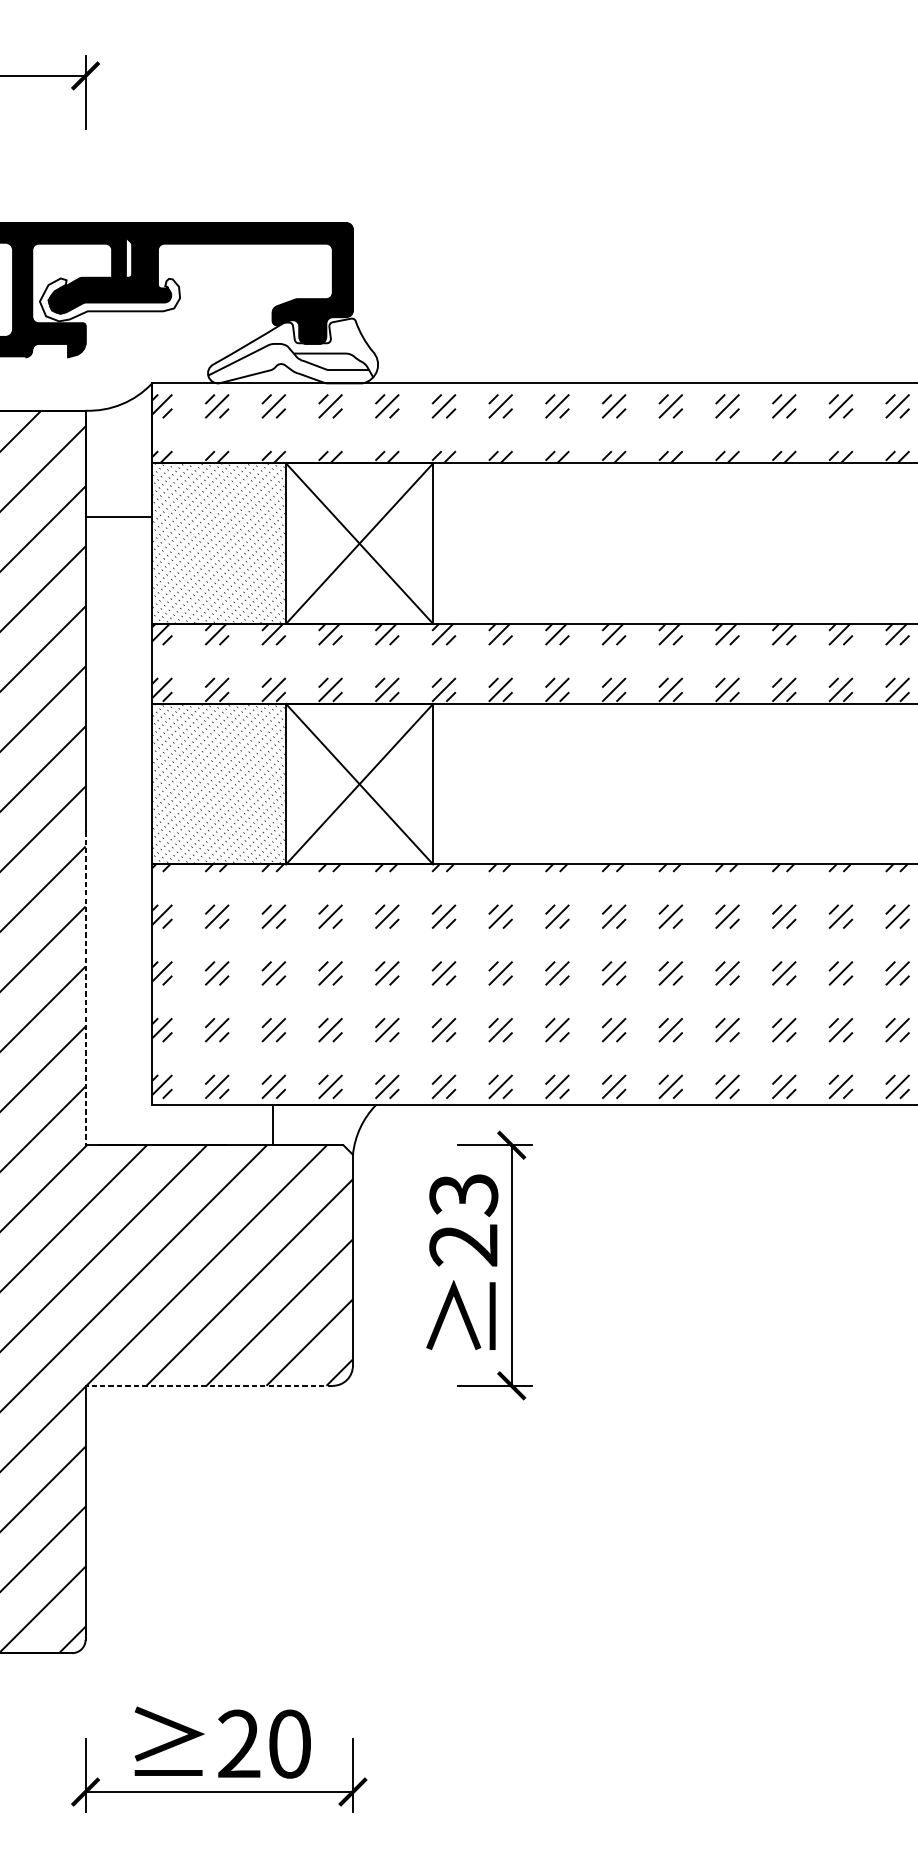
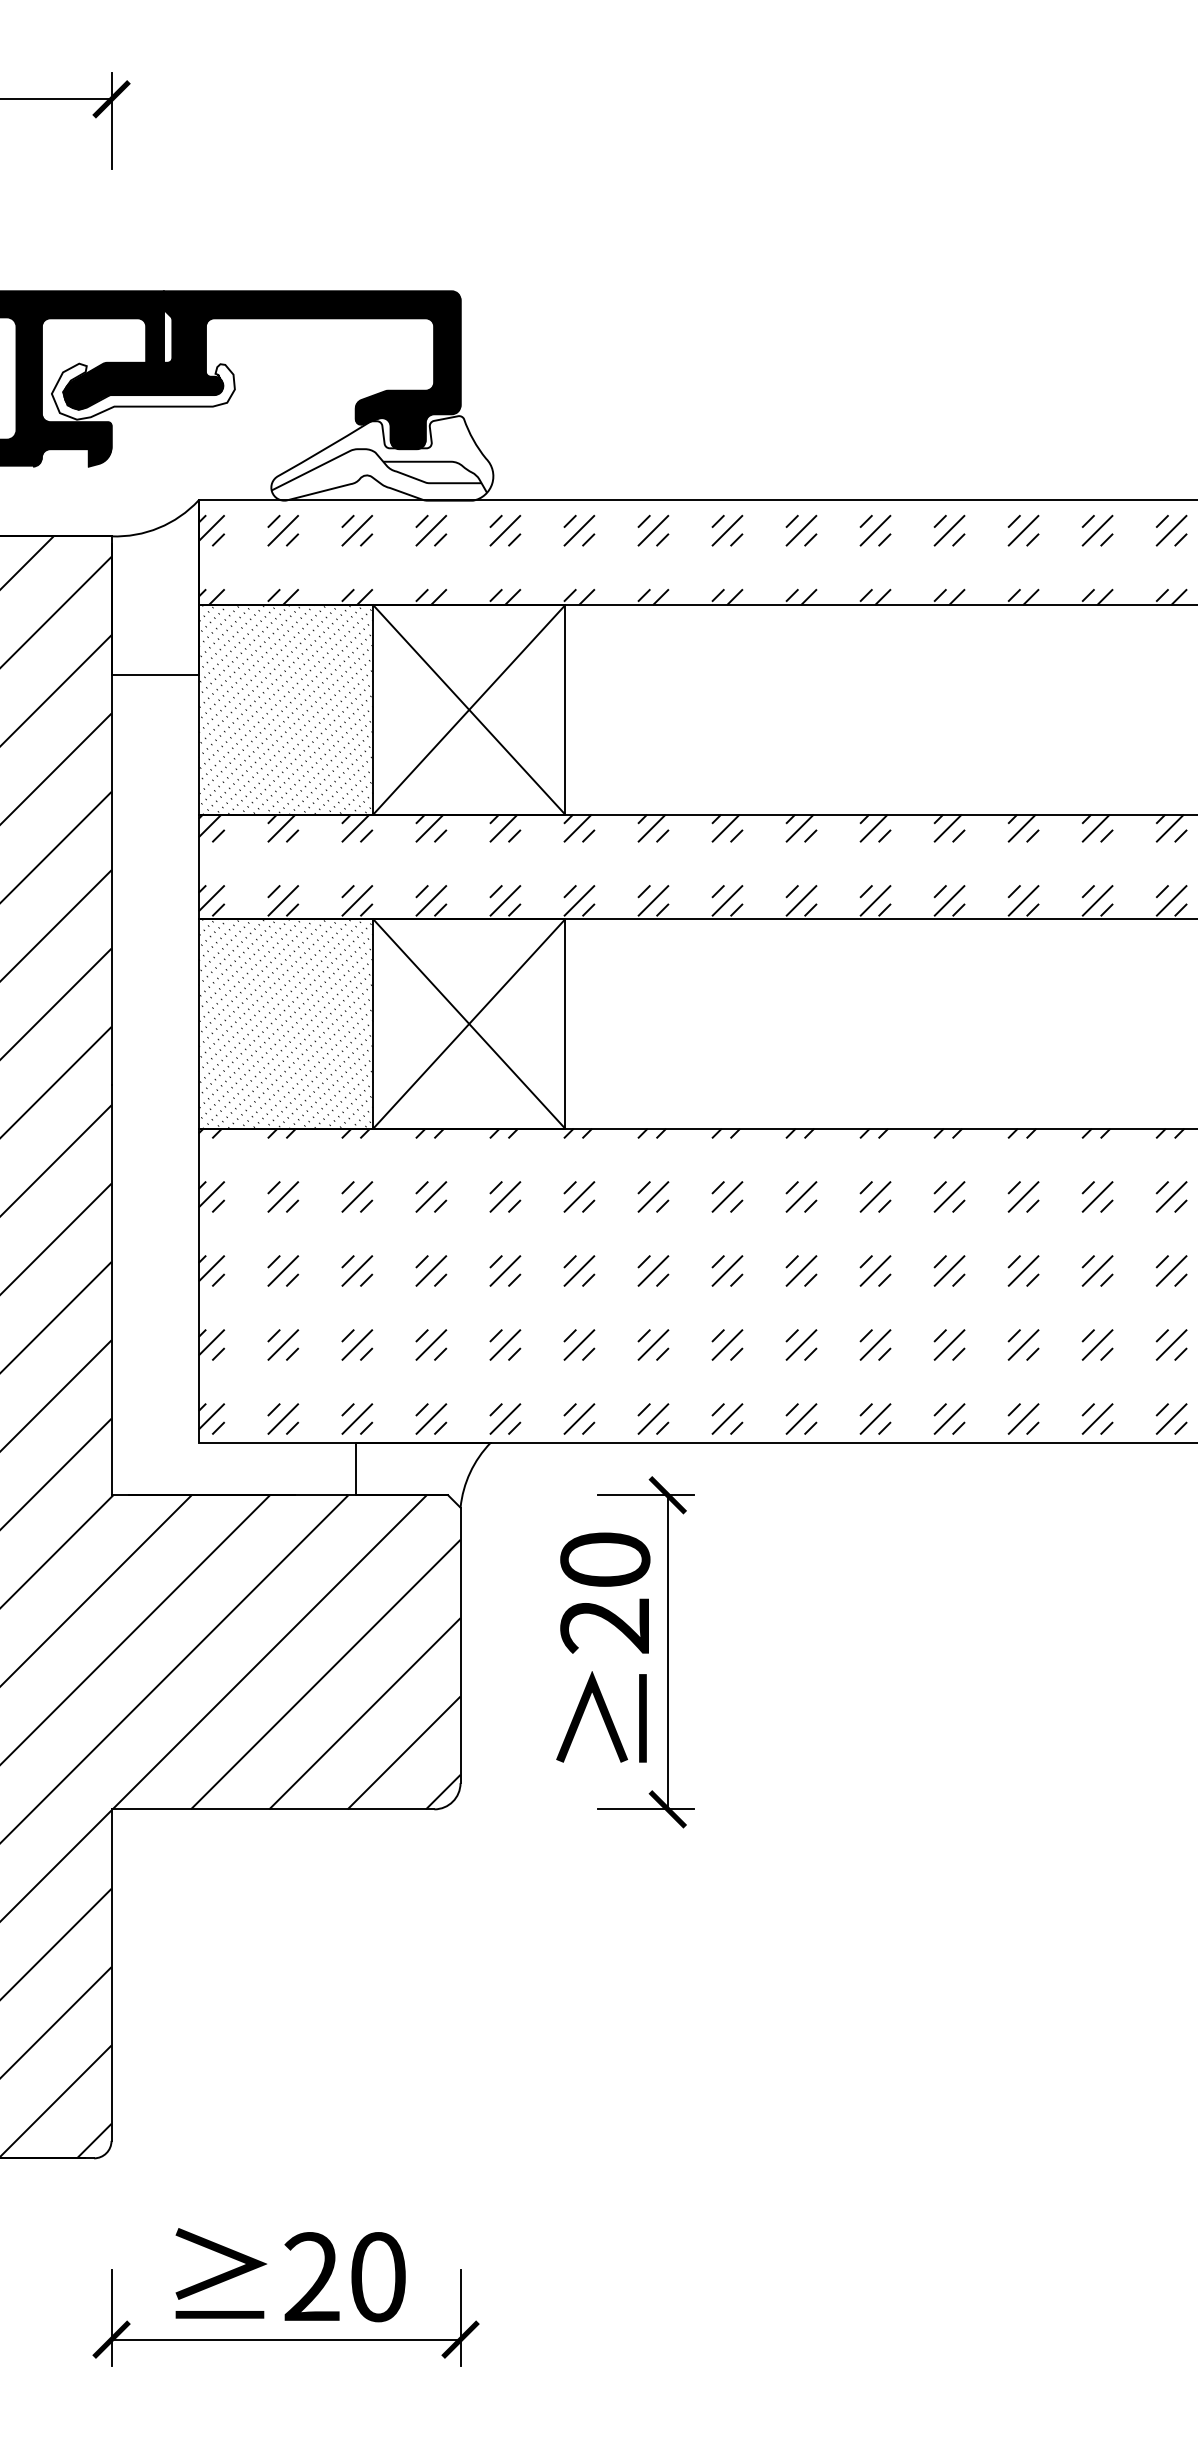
line: (85, 988) -> (111, 1290), dashed -> solid
text: (463, 1195) -> (605, 1560), 23 -> 20
line: (208, 1385) -> (272, 1809), dashed -> solid

